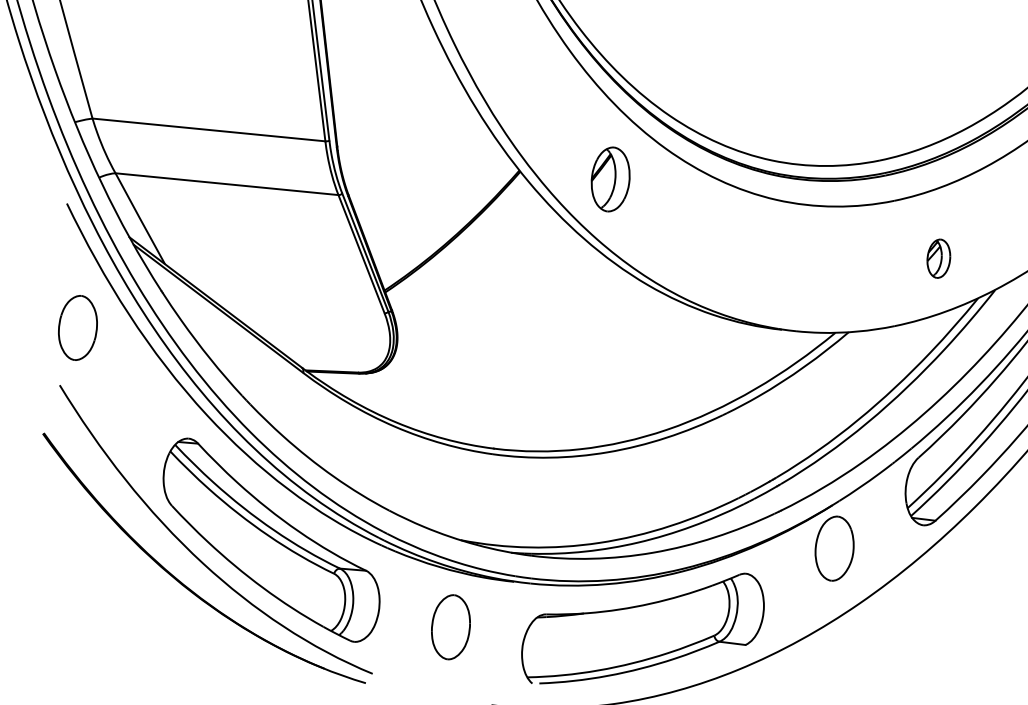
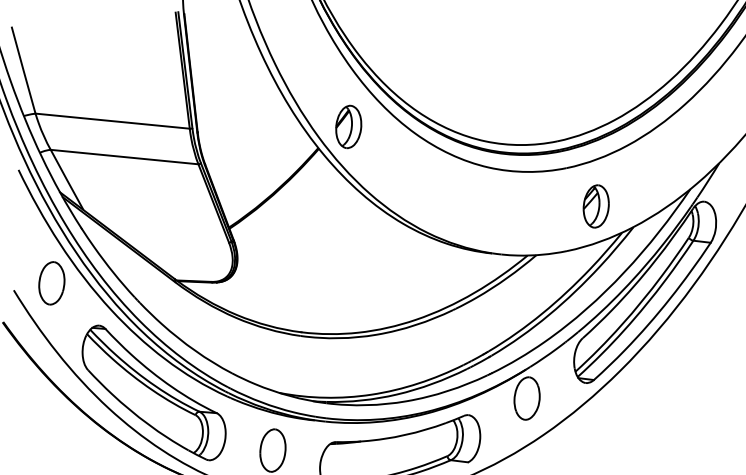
part: (610, 178) -> (348, 126), moved
part: (937, 258) -> (595, 206), size x1.67
part: (77, 328) -> (51, 283), moved

